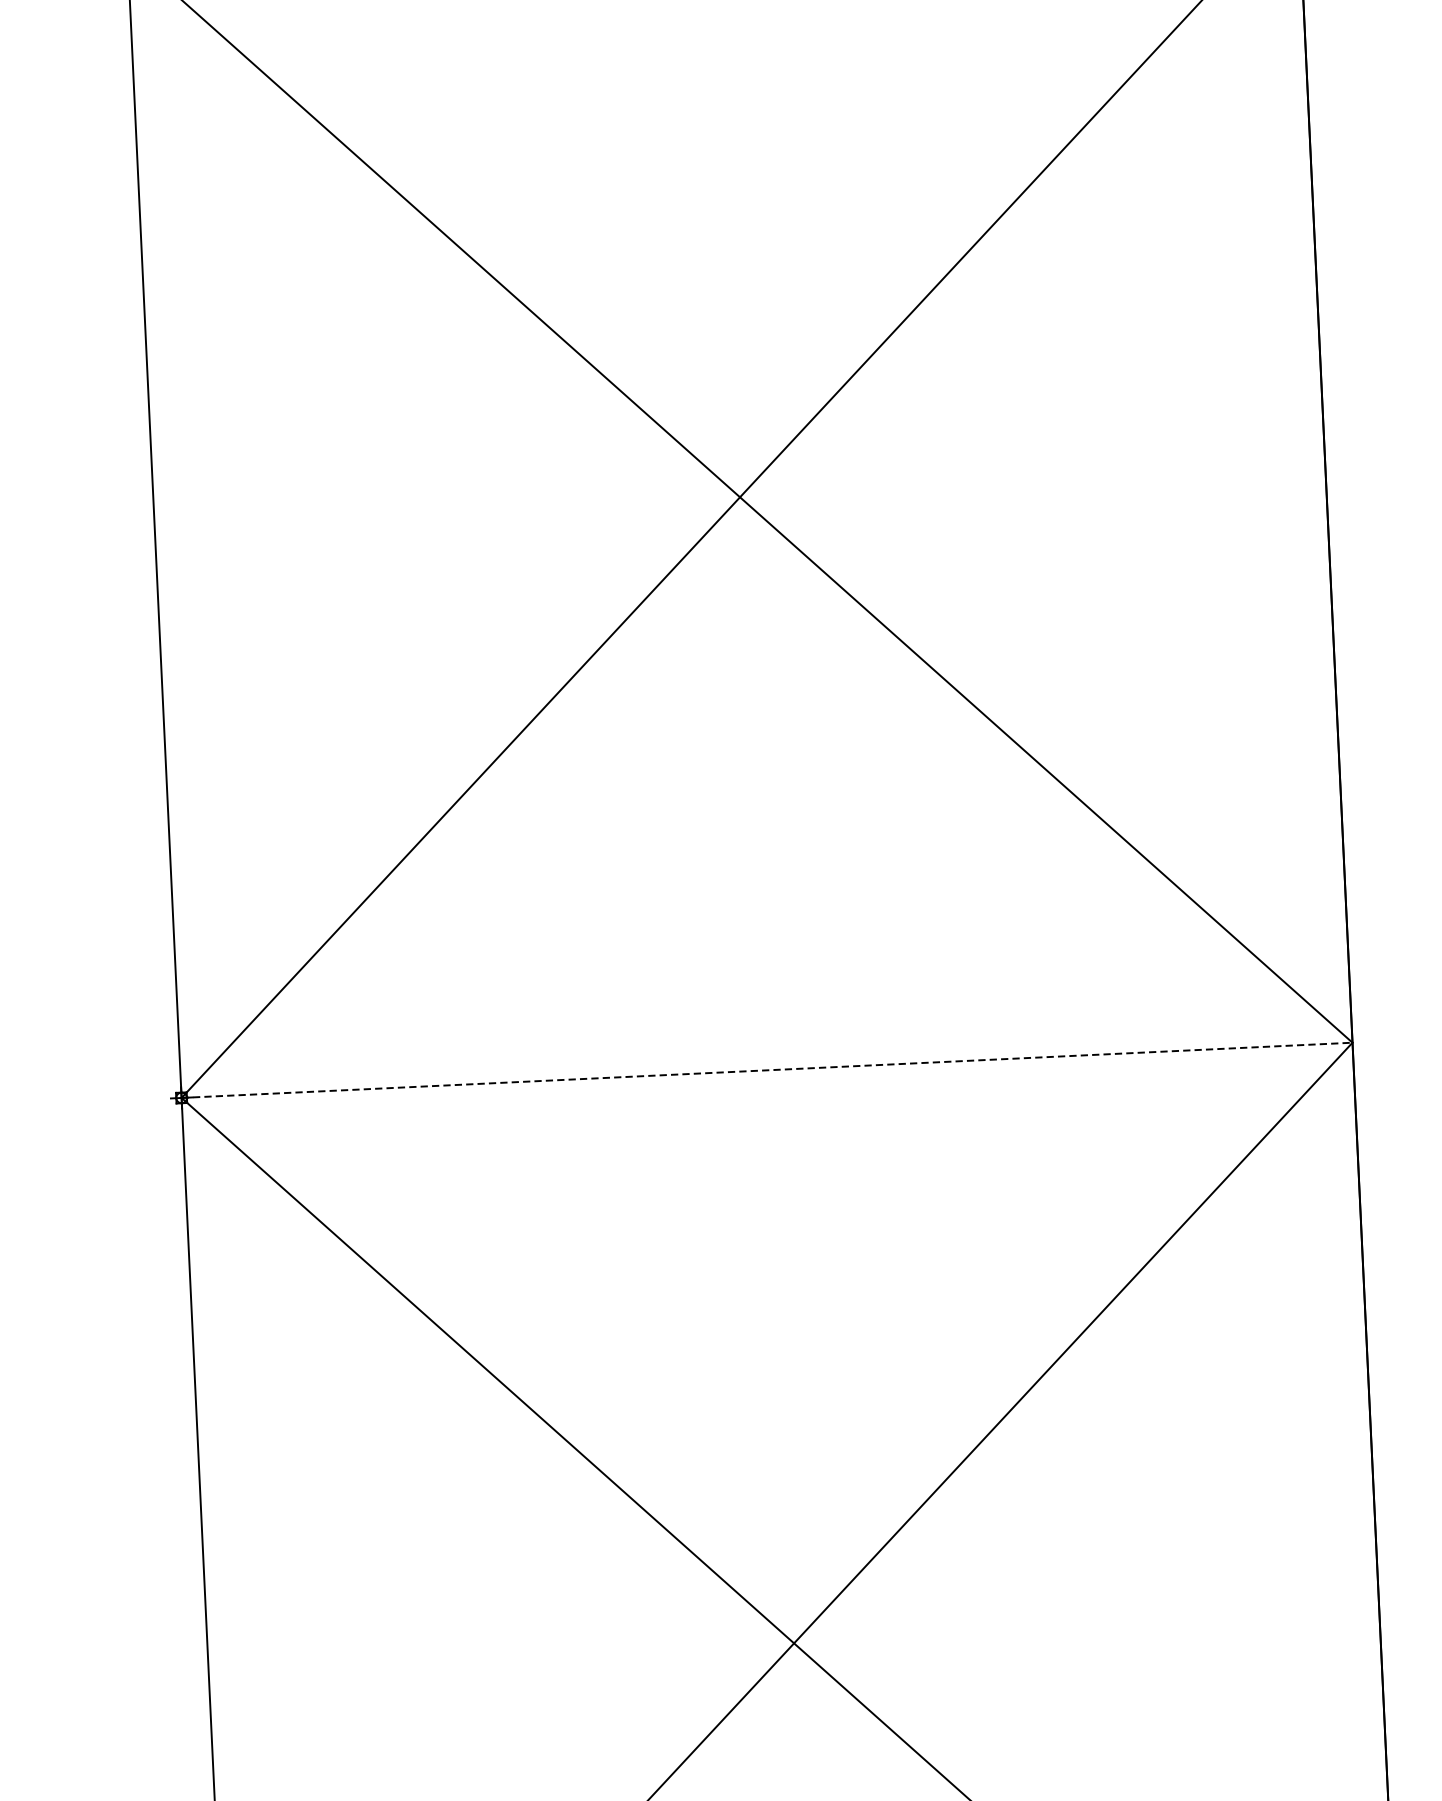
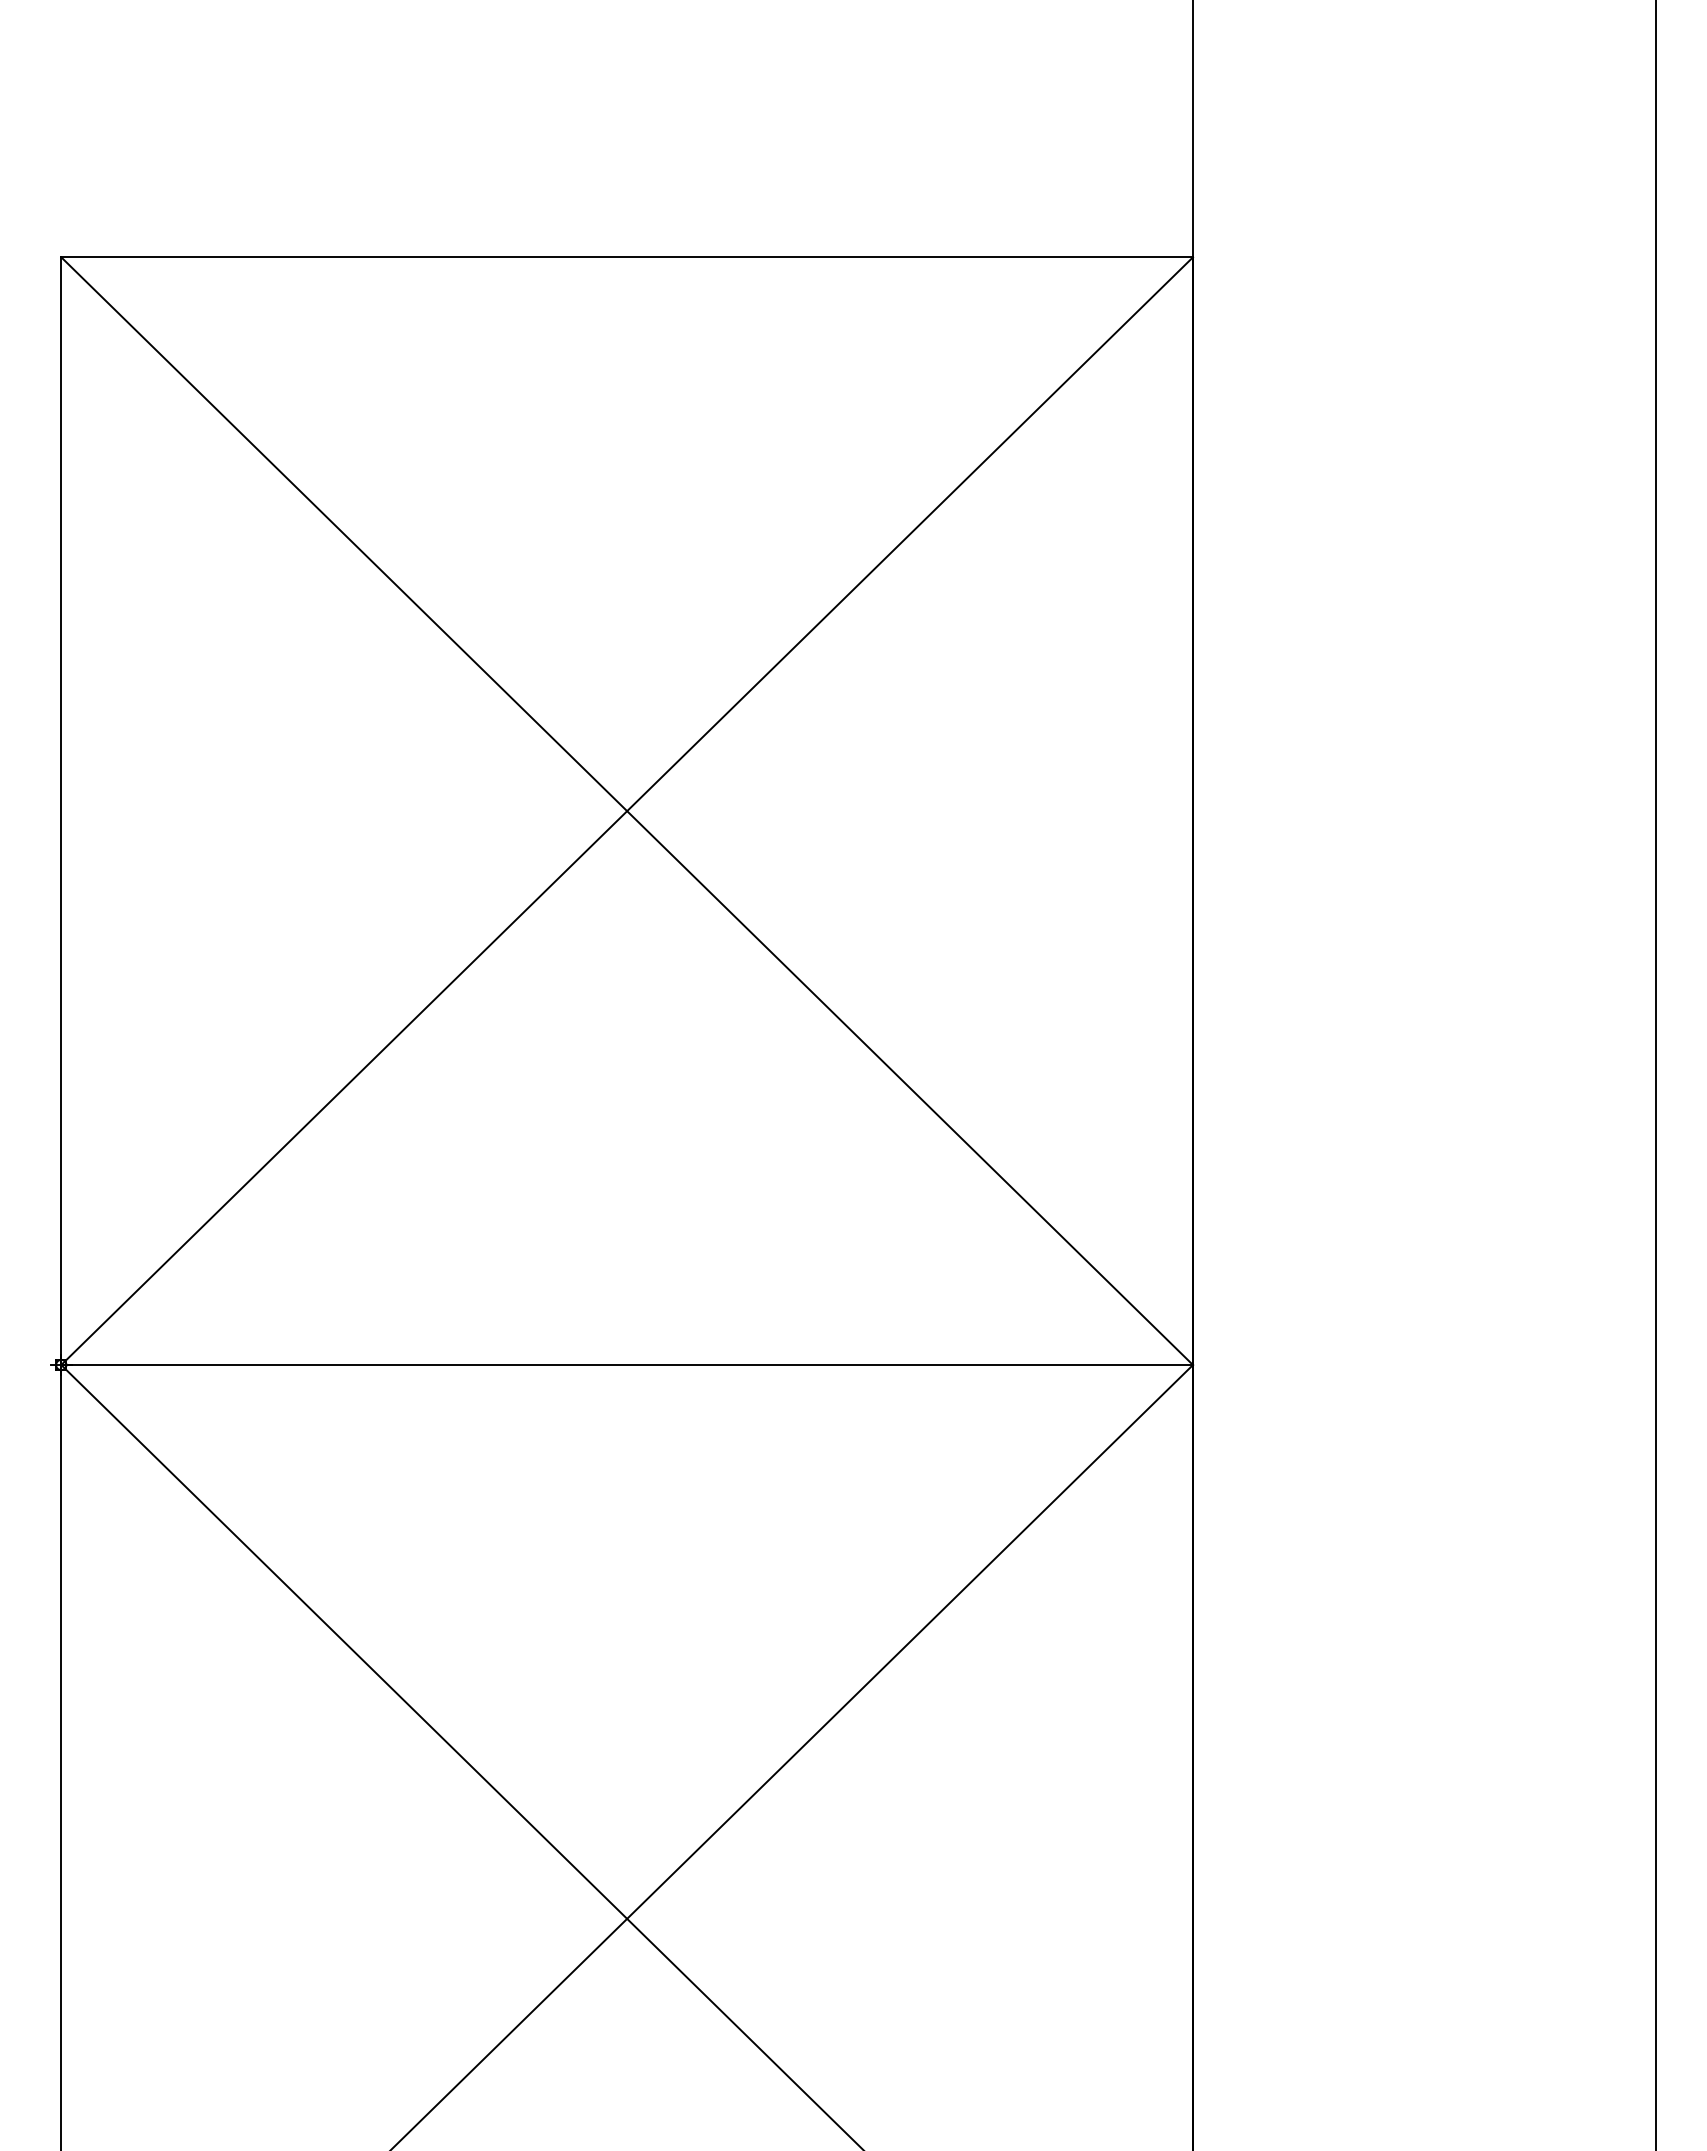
line: (767, 1070) -> (627, 1365), dashed -> solid

